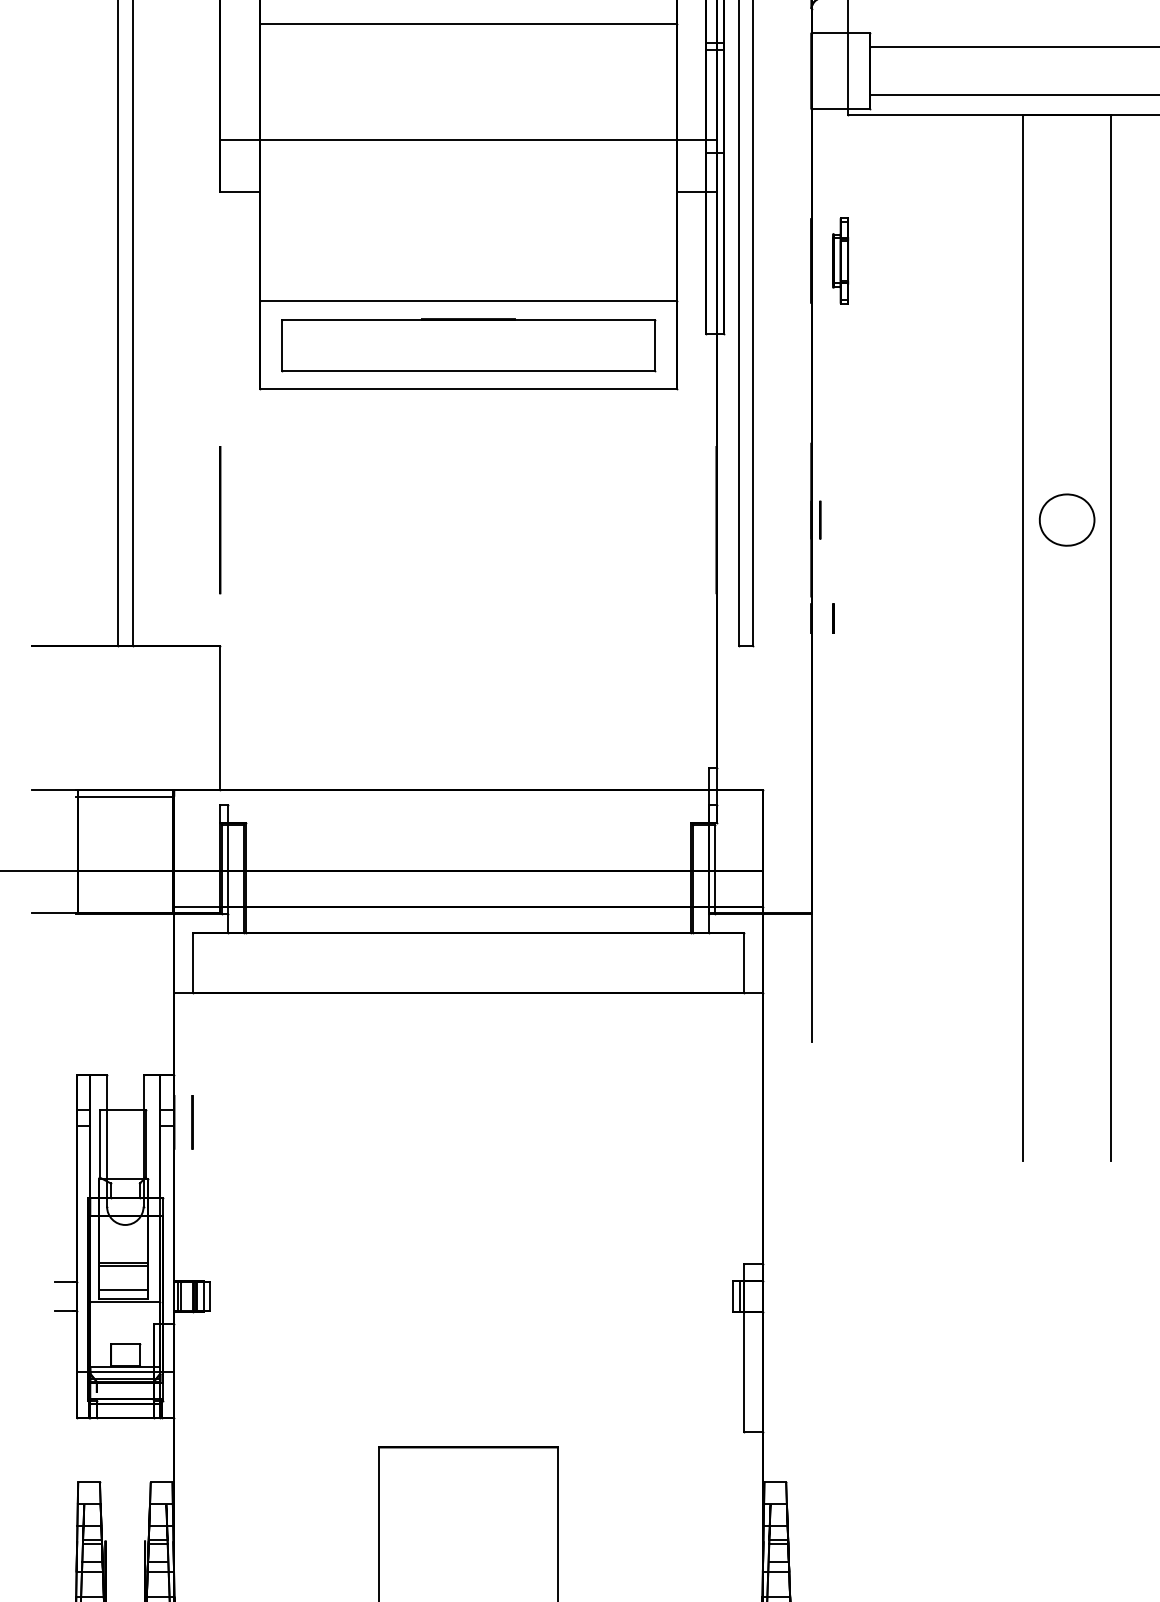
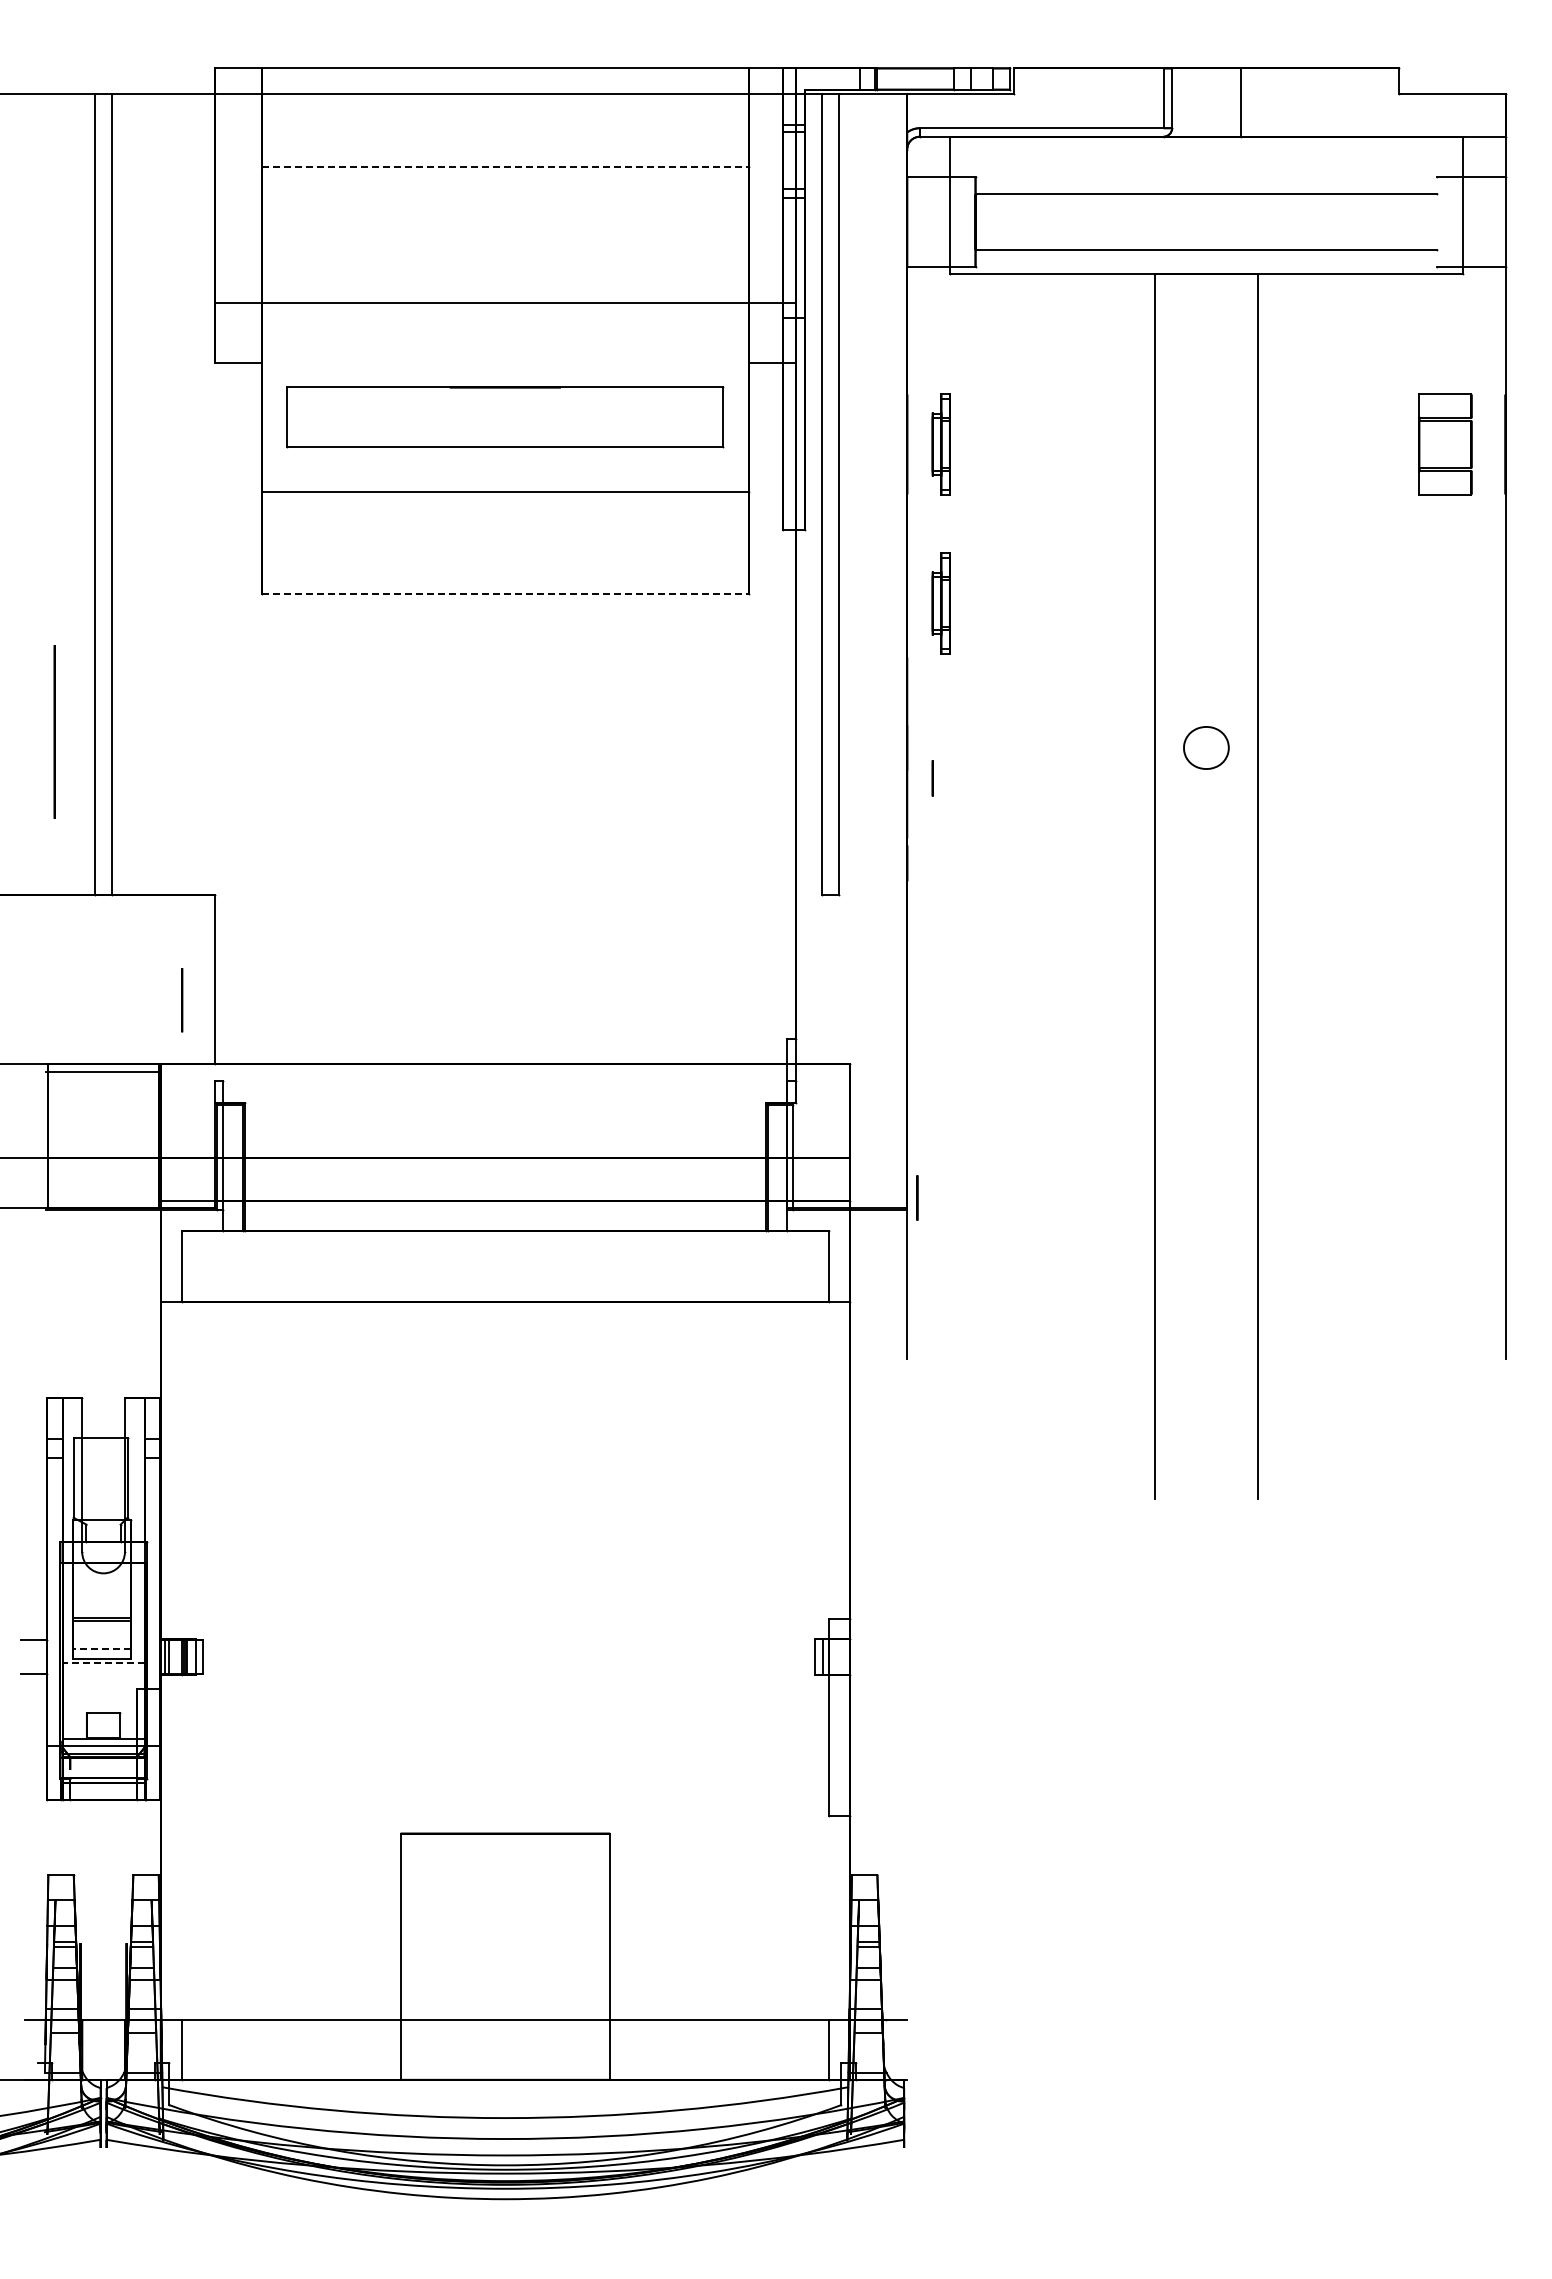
line: (468, 23) -> (505, 166), solid -> dashed
part: (468, 345) -> (505, 417), moved
line: (468, 389) -> (505, 594), solid -> dashed
part: (840, 396) -> (940, 603), added
circle: (220, 519) -> (54, 731), moved
circle: (820, 519) -> (917, 1197), moved
part: (1067, 519) -> (1206, 747), size x0.7
line: (833, 618) -> (932, 778), moved
circle: (192, 1122) -> (182, 1000), moved
line: (123, 1290) -> (101, 1649), solid -> dashed
line: (125, 1301) -> (103, 1663), solid -> dashed

